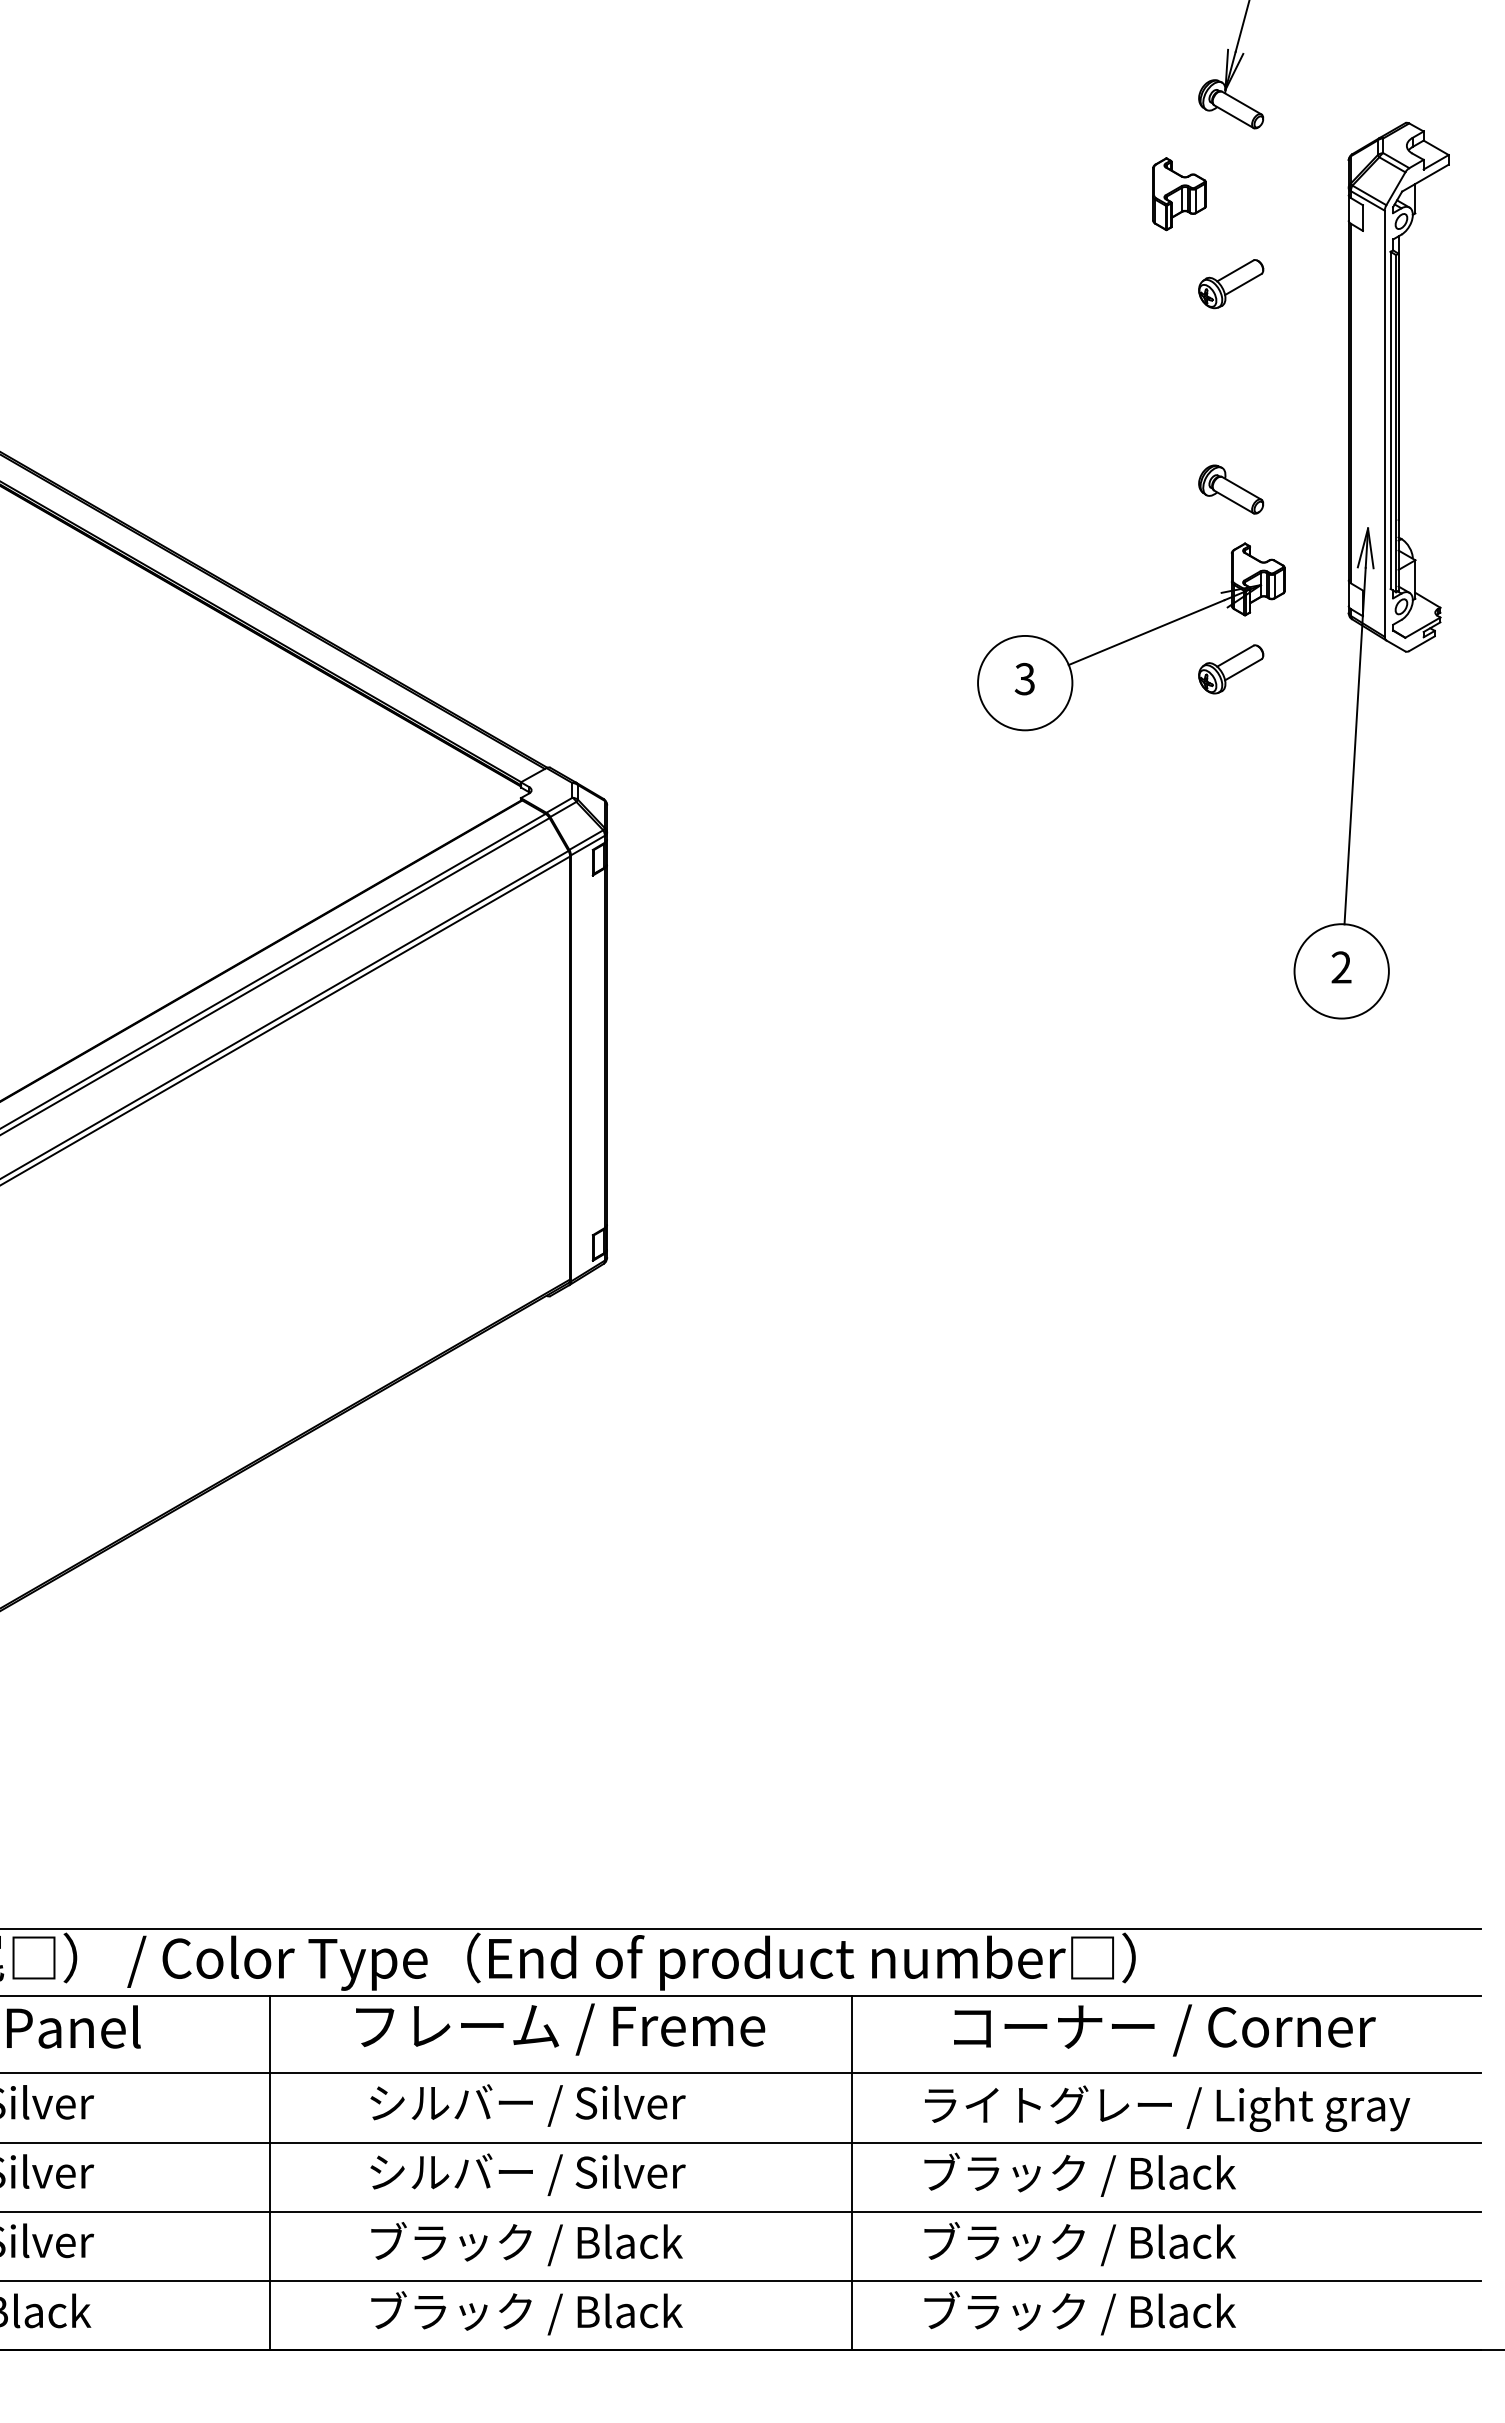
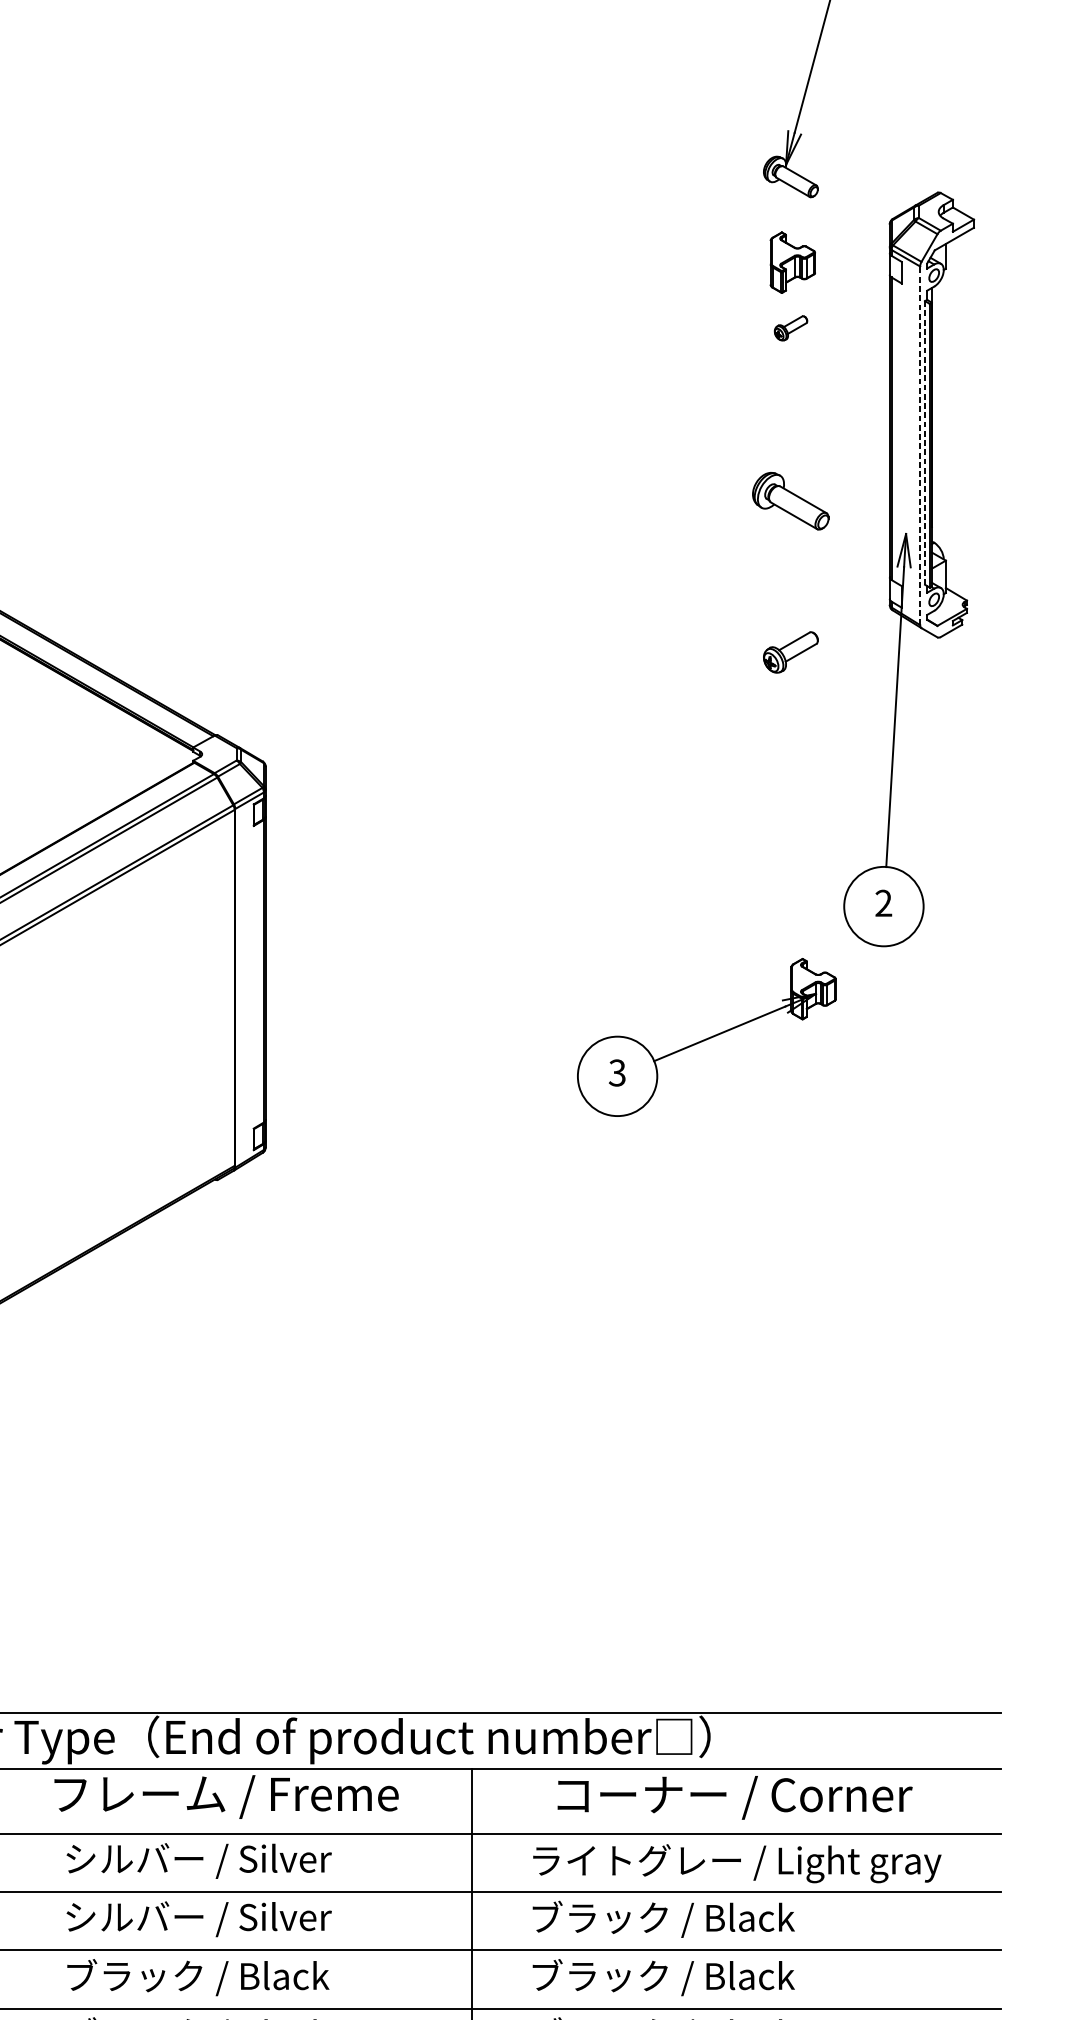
part: (1179, 194) -> (792, 262), moved
part: (1231, 284) -> (791, 328), size x0.6
line: (1390, 420) -> (924, 443), solid -> dashed
line: (1384, 423) -> (919, 445), solid -> dashed
part: (1231, 489) -> (791, 501), size x1.4
part: (1131, 636) -> (707, 1037), moved

